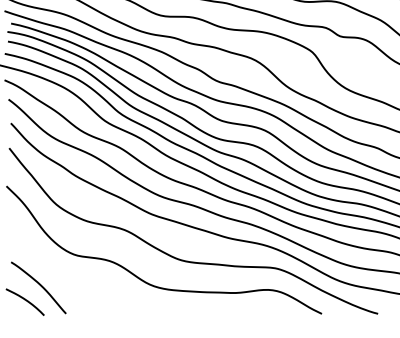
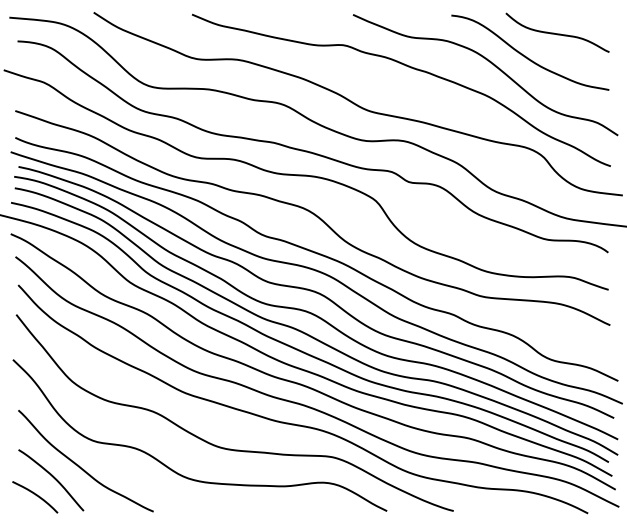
curve: (63, 276) -> (80, 466), added

